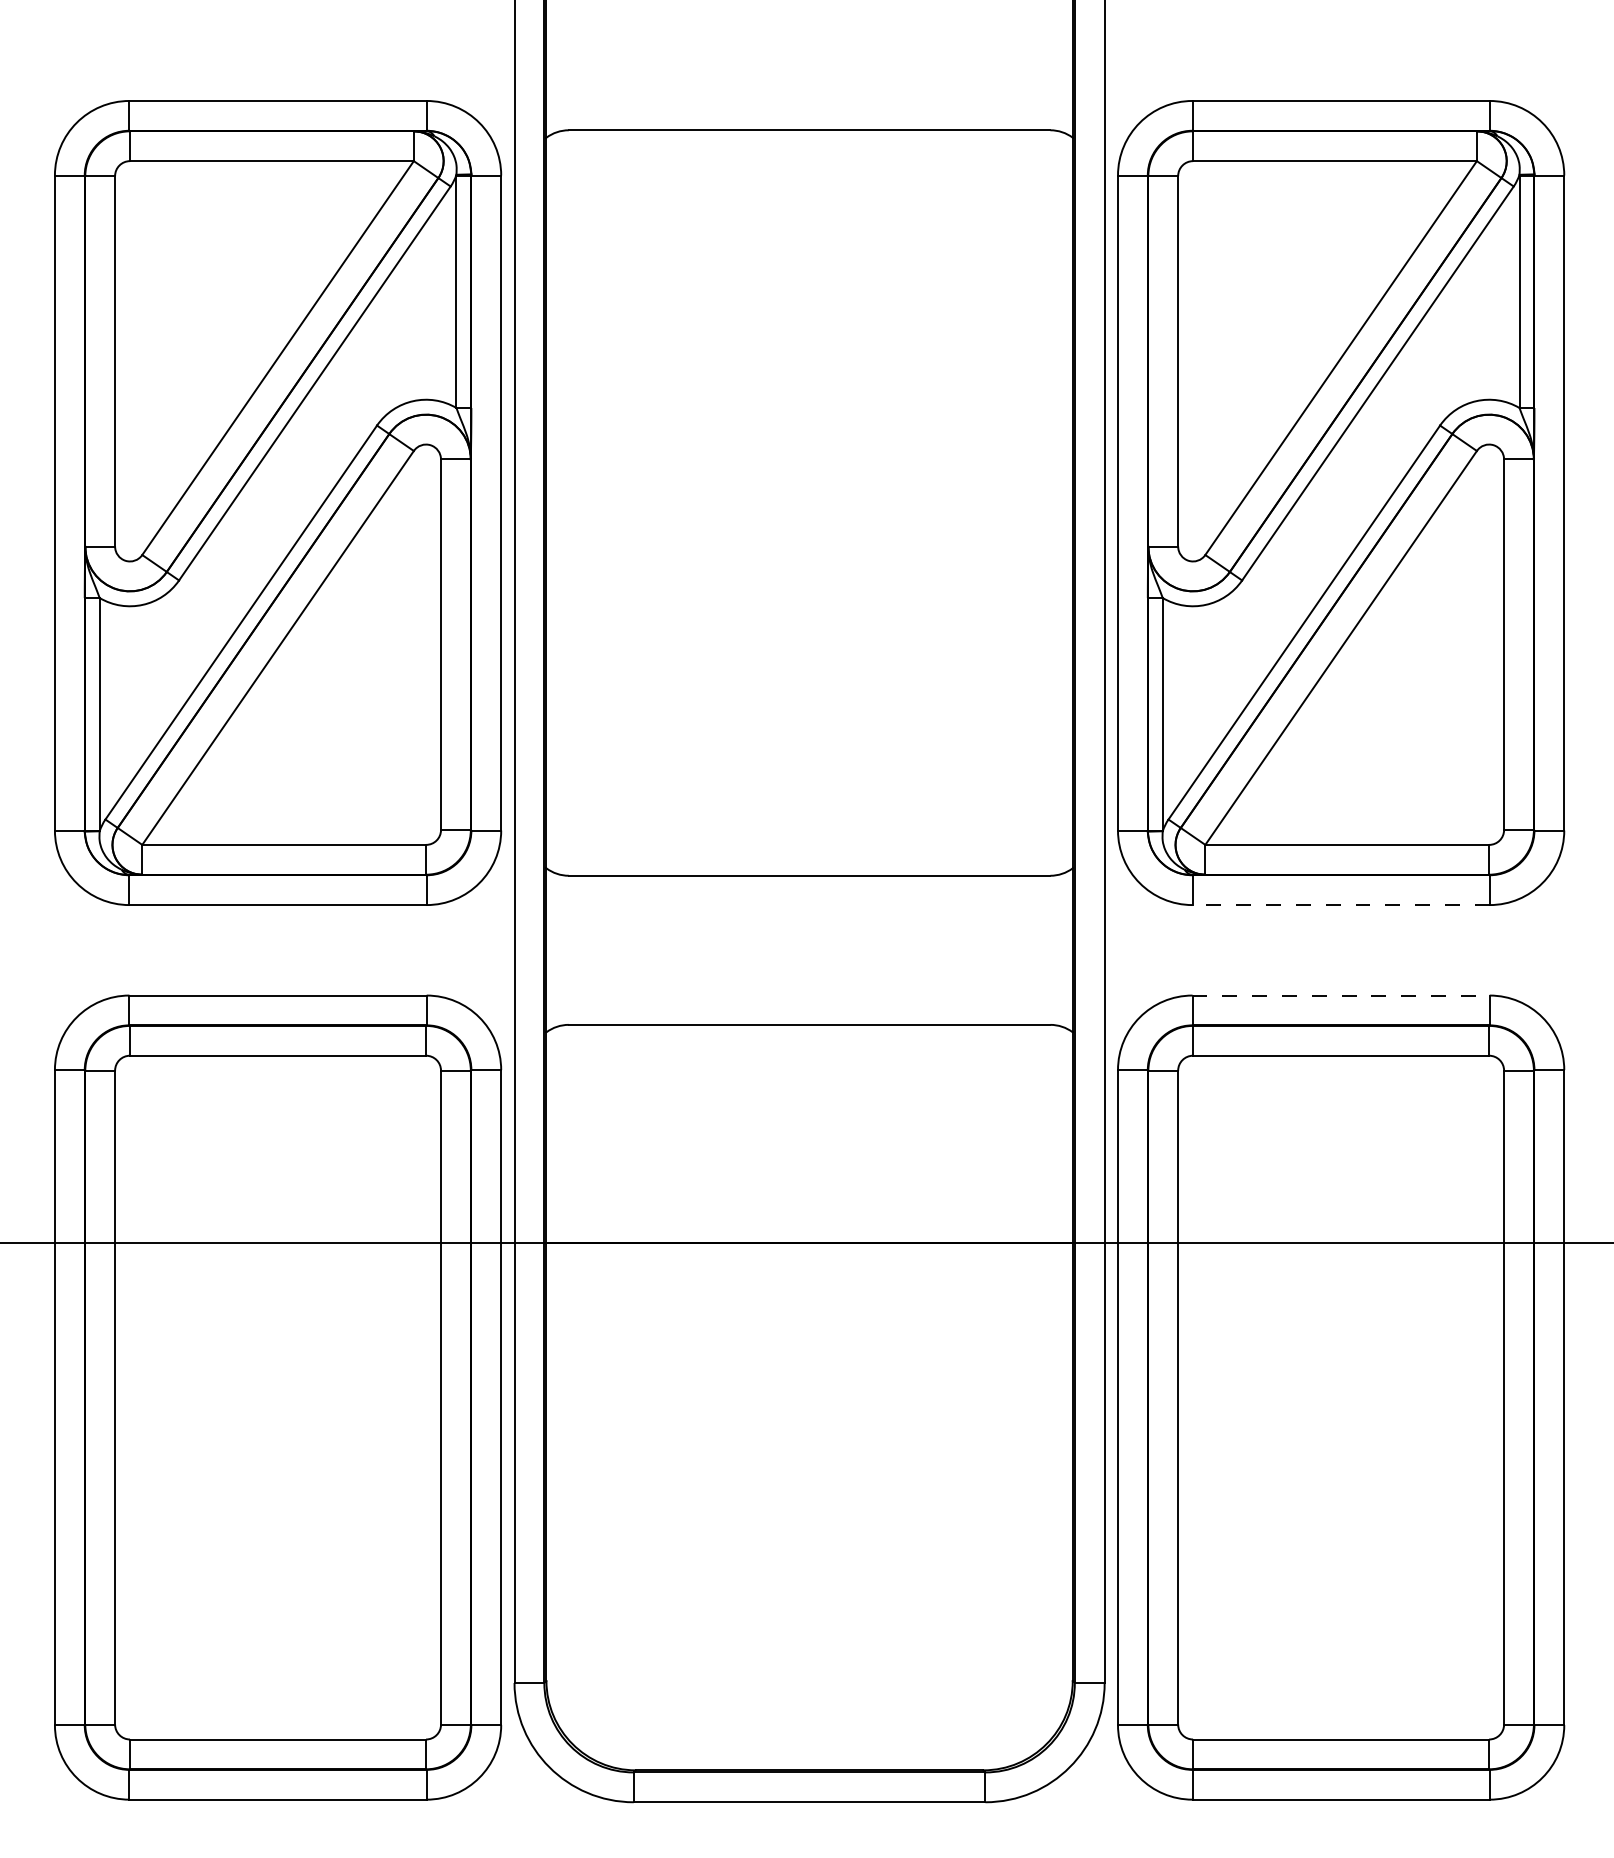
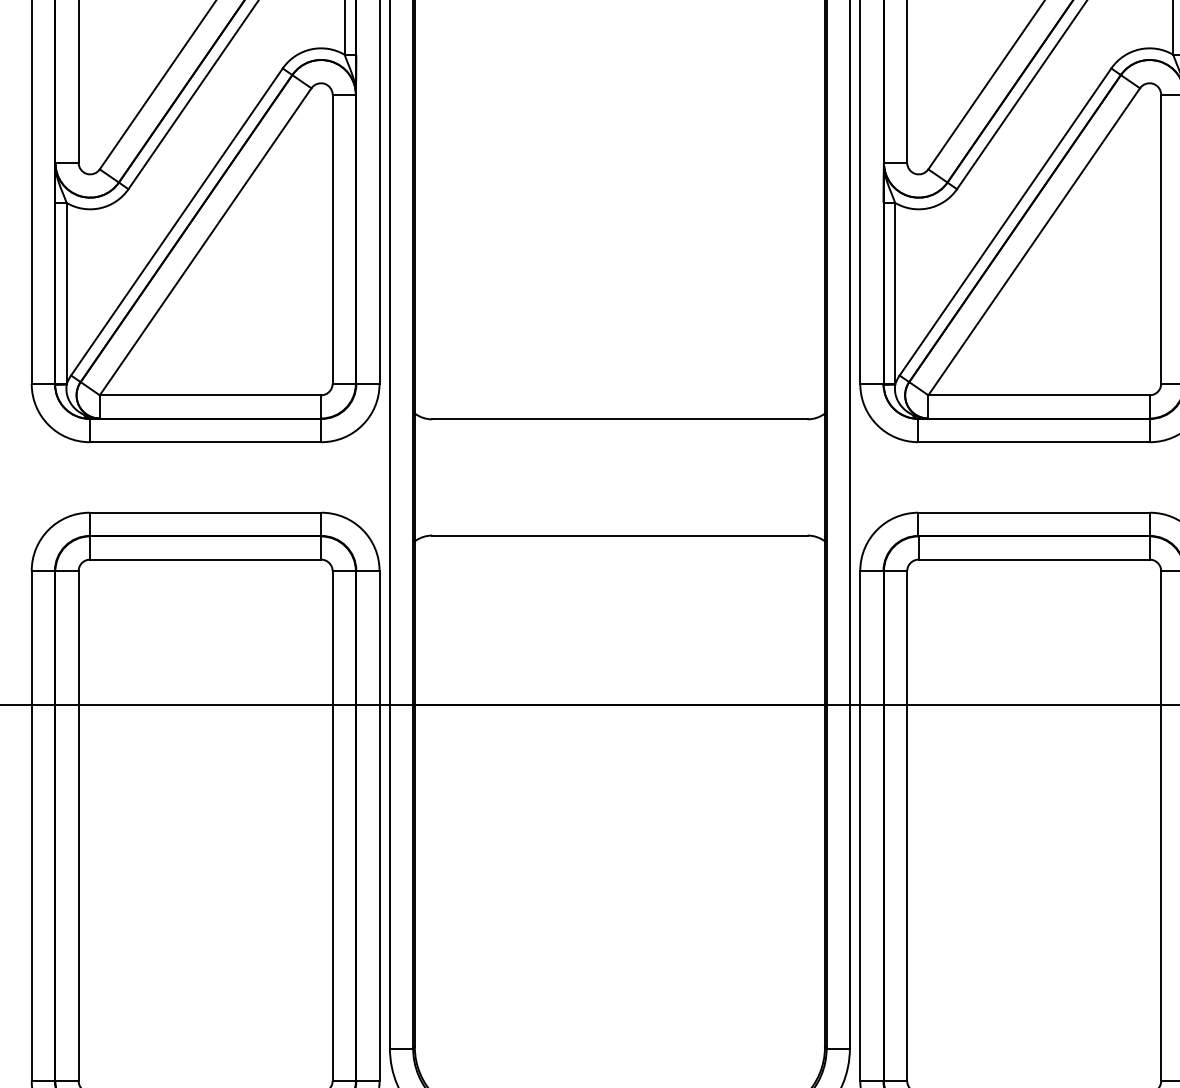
line: (1341, 905) -> (1034, 442), dashed -> solid
line: (1341, 995) -> (1034, 512), dashed -> solid

